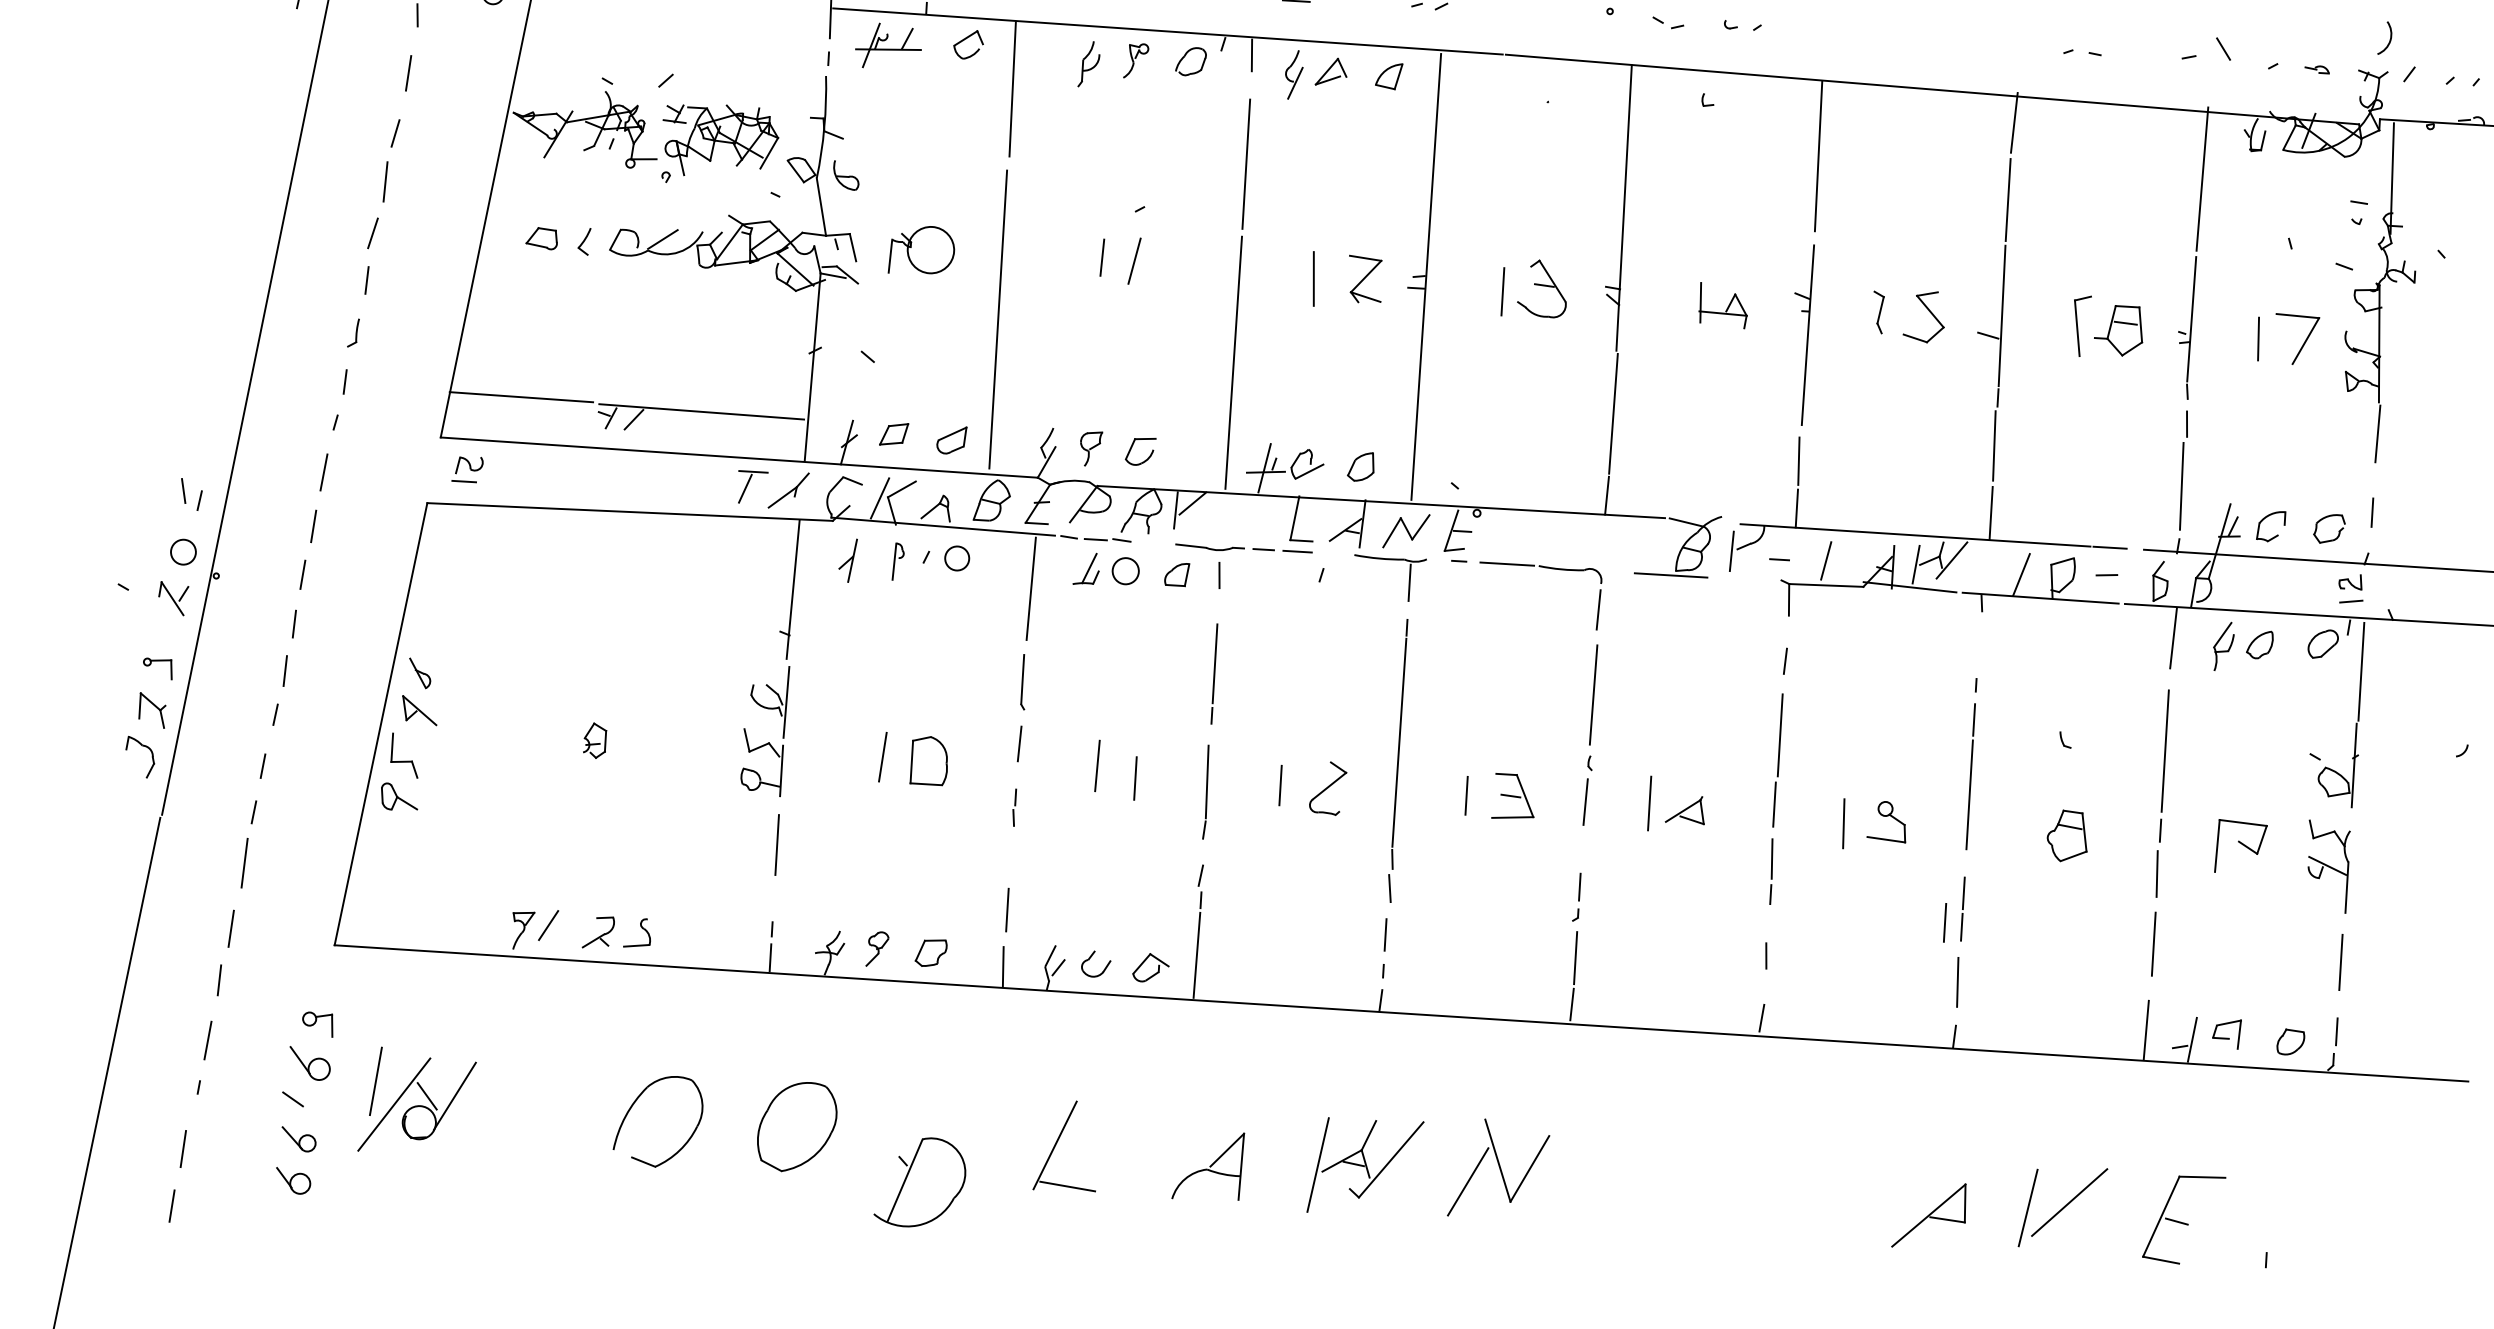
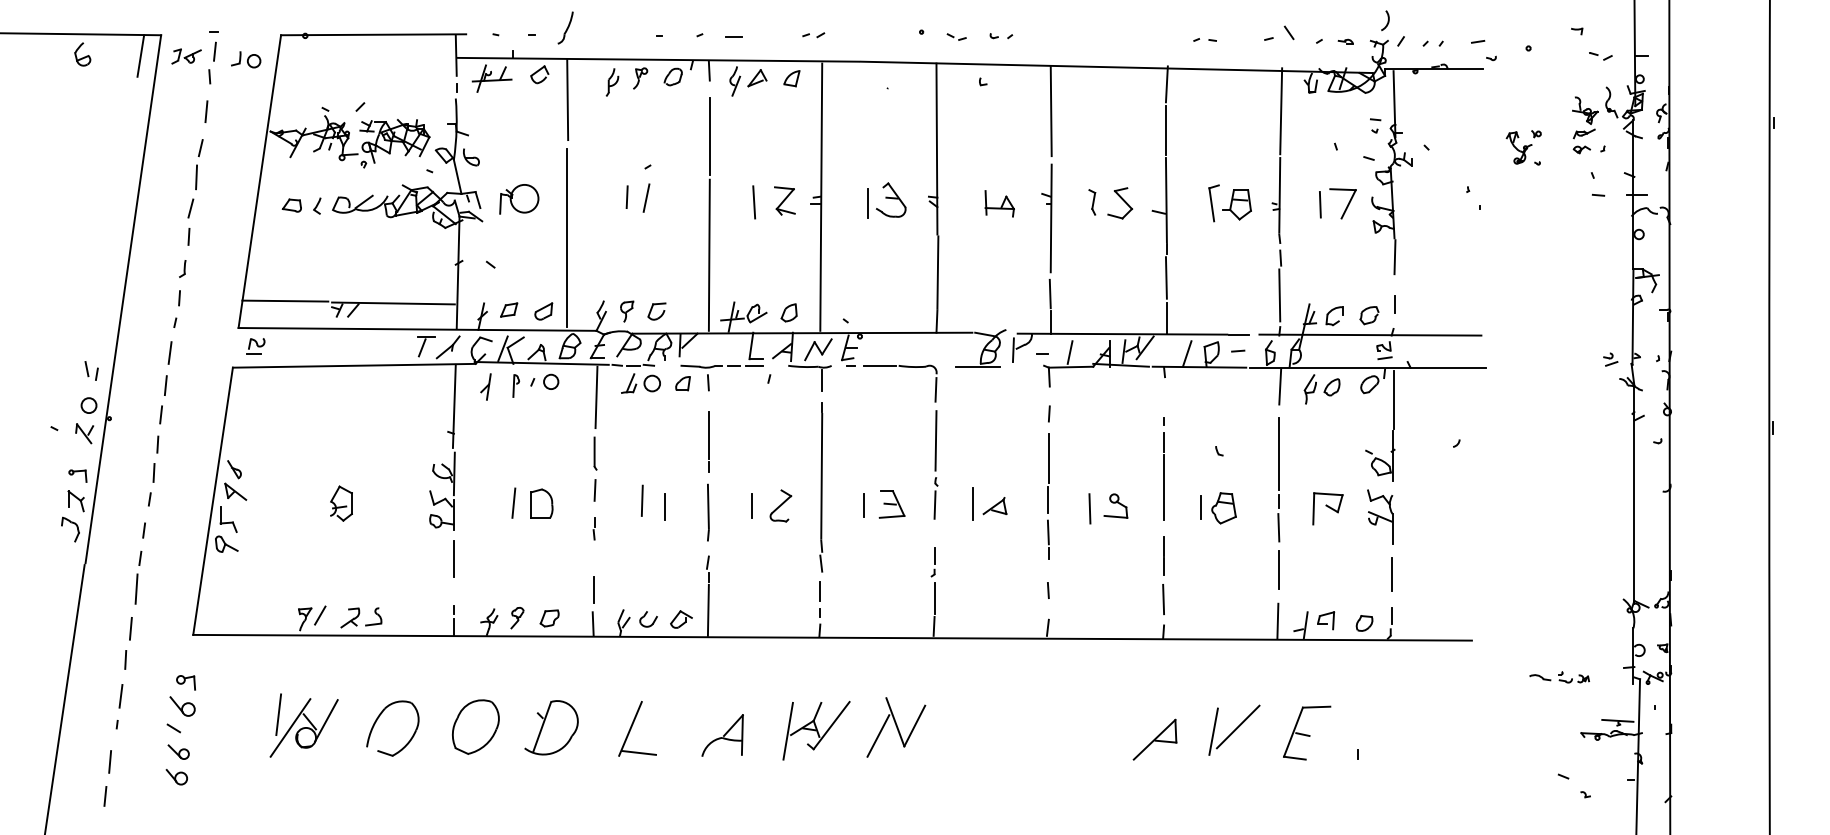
part: (595, 740) -> (341, 503), size x1.67
line: (1944, 922) -> (1200, 507), moved
part: (416, 1101) -> (303, 725), moved
part: (920, 1182) -> (551, 727), moved

